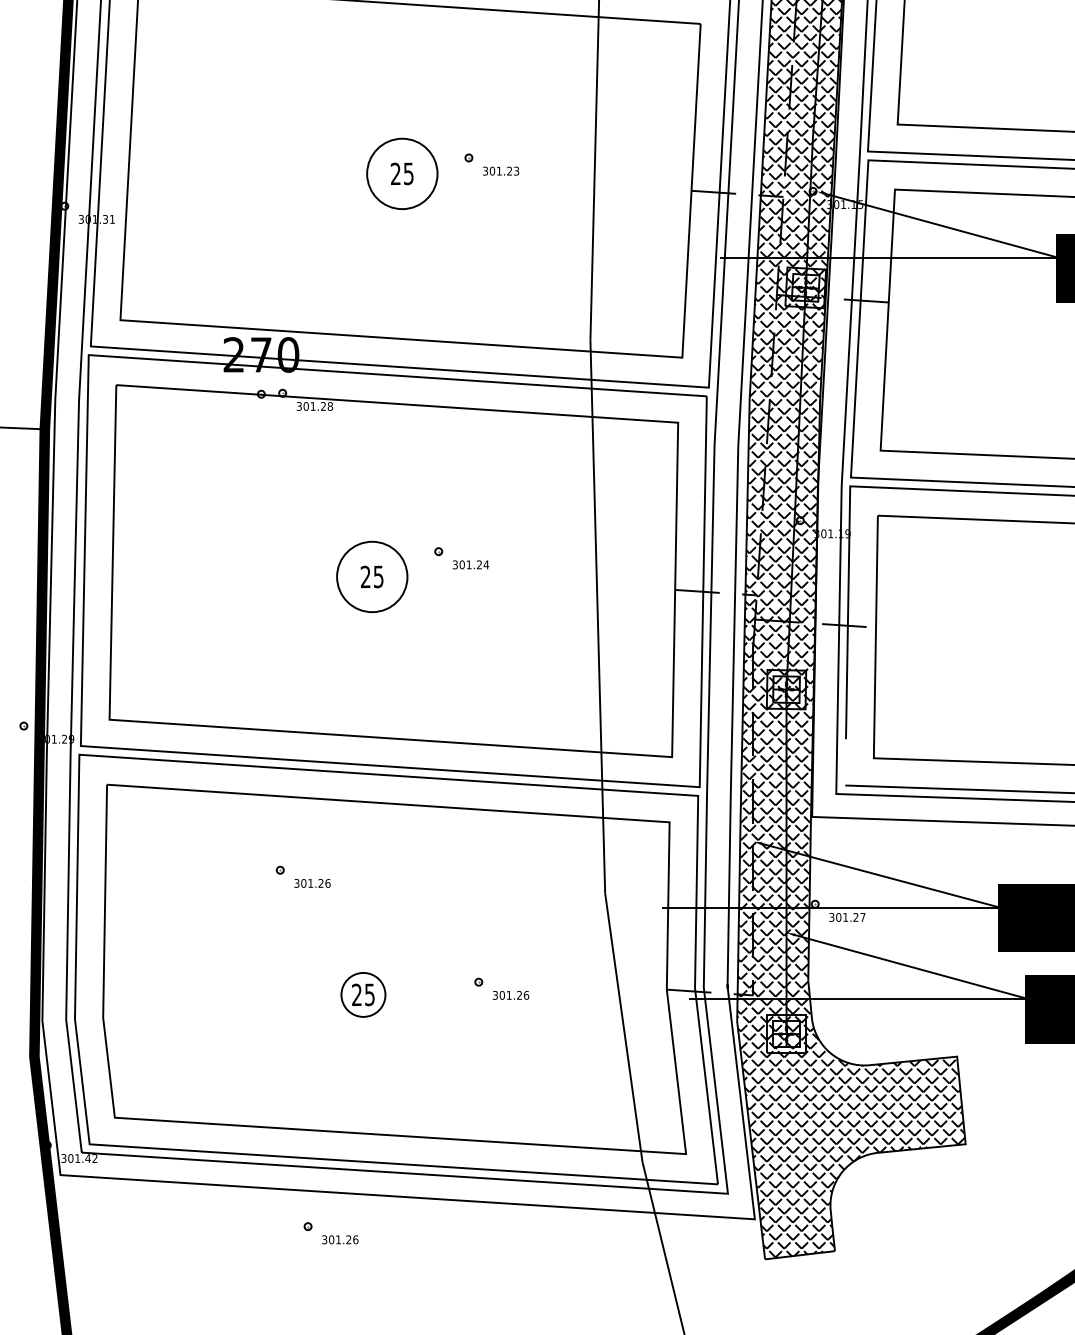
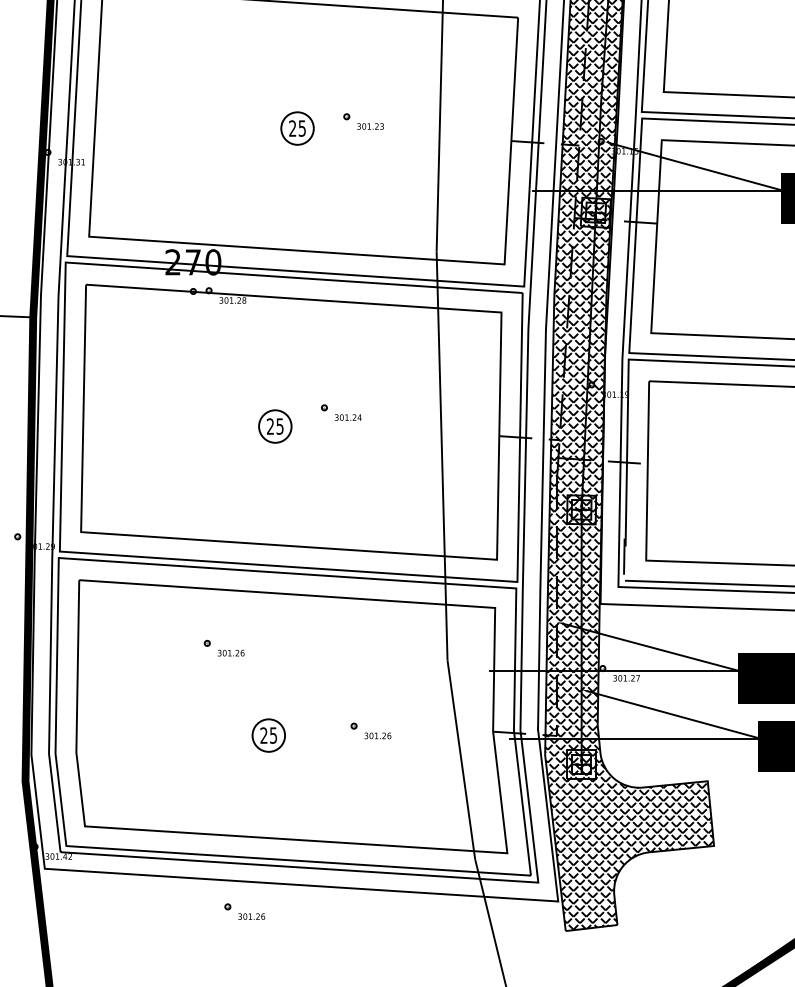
circle: (402, 173) -> (297, 128), size x0.62
circle: (372, 576) -> (275, 426), size x0.62
line: (844, 752) -> (624, 556), added

